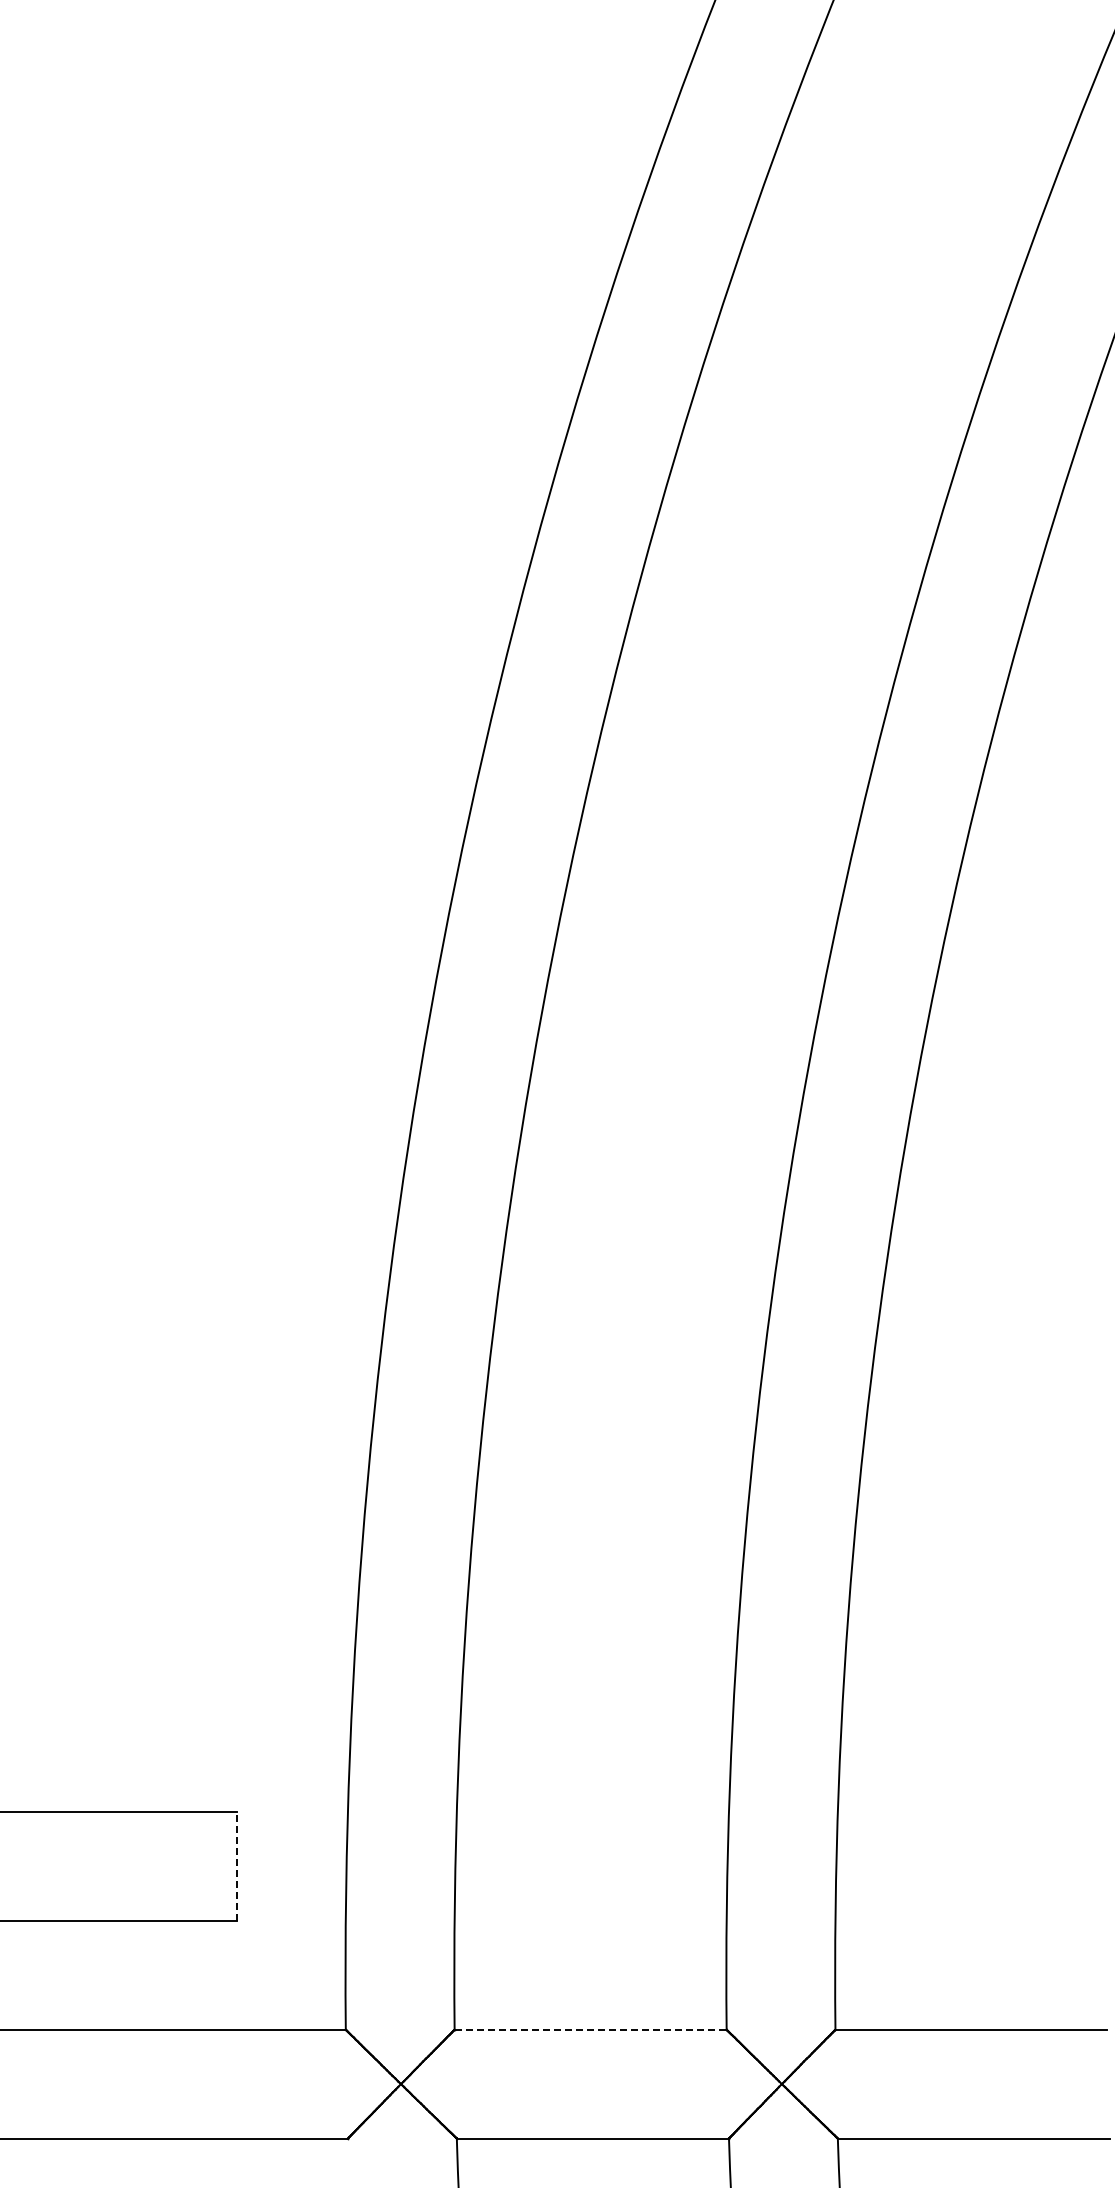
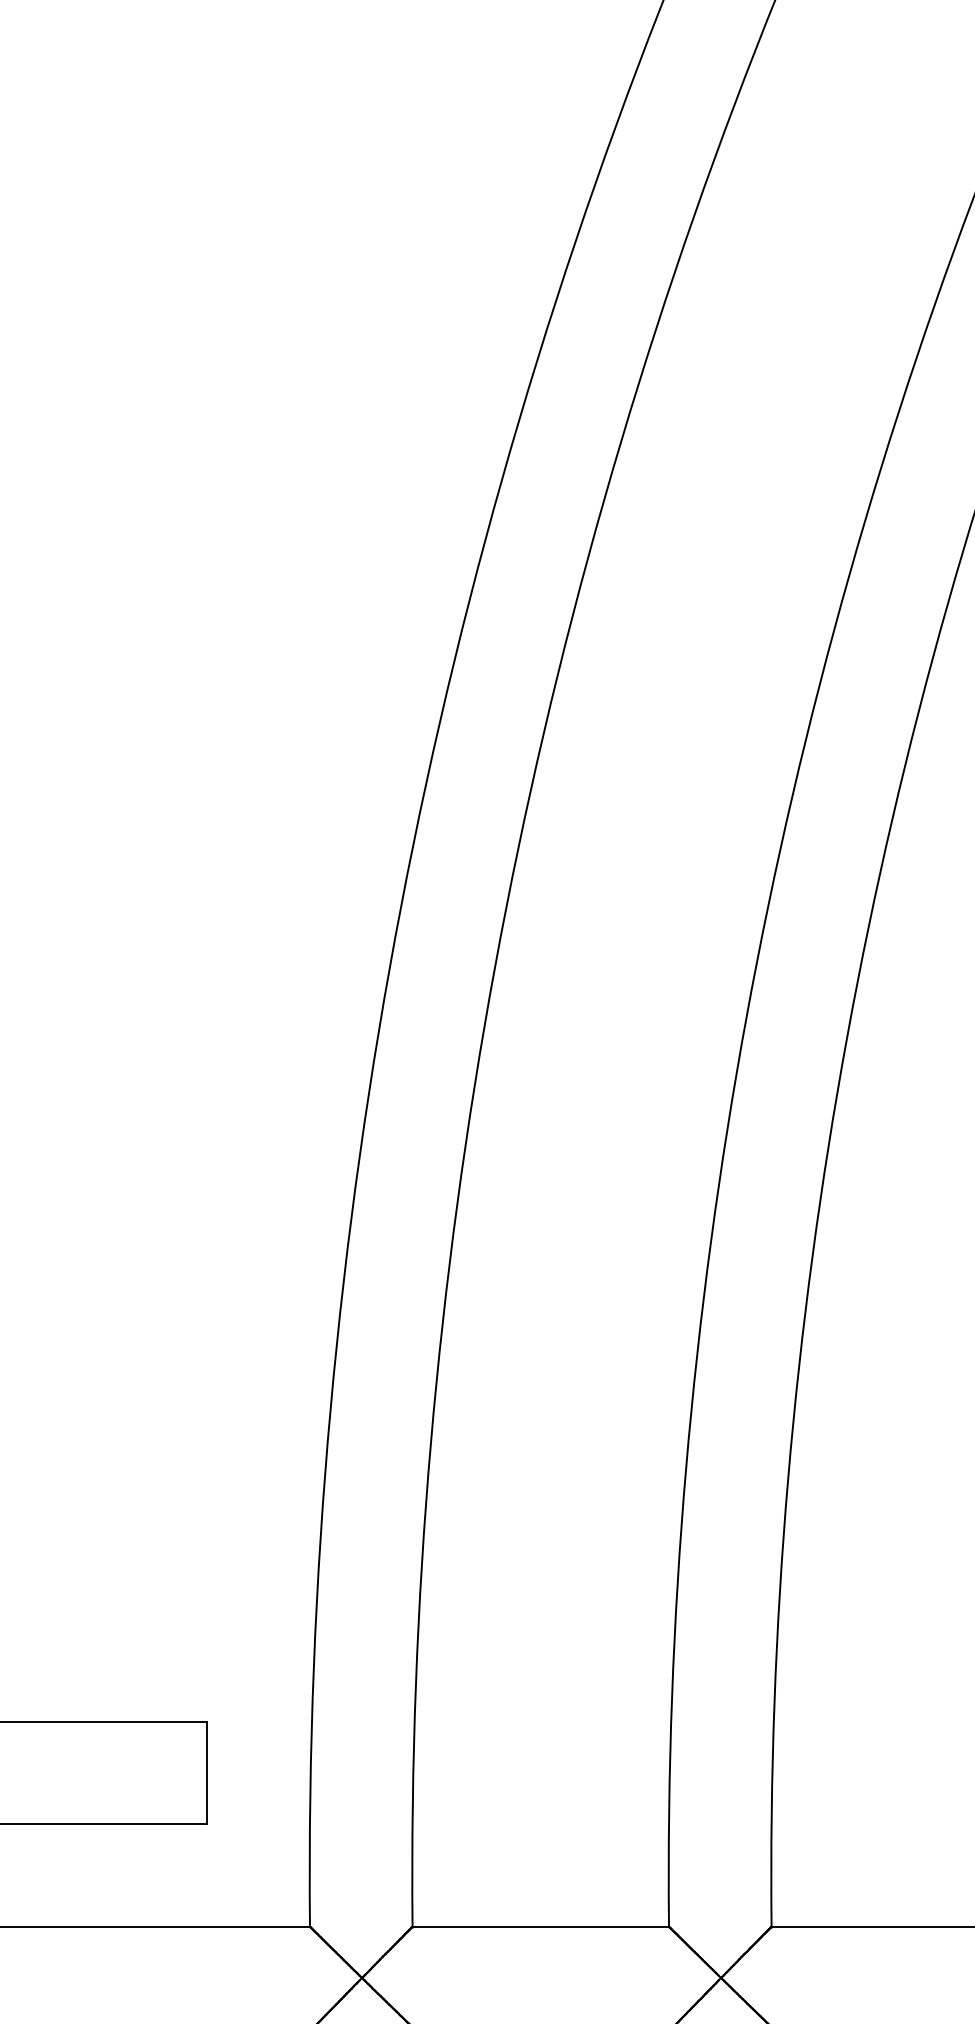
line: (236, 1866) -> (206, 1772), dashed -> solid
line: (591, 2029) -> (541, 1926), dashed -> solid

